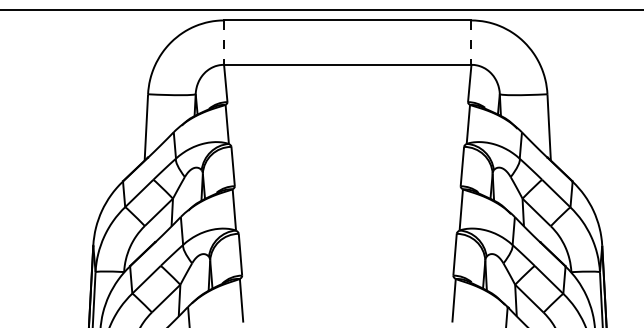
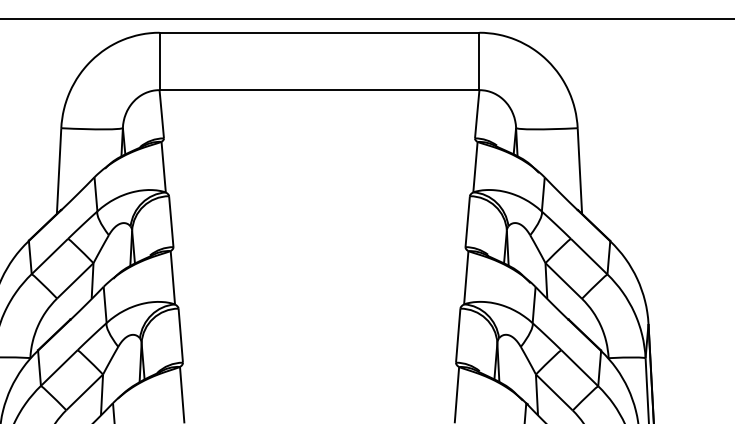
line: (224, 43) -> (160, 62), dashed -> solid
line: (471, 43) -> (479, 62), dashed -> solid

